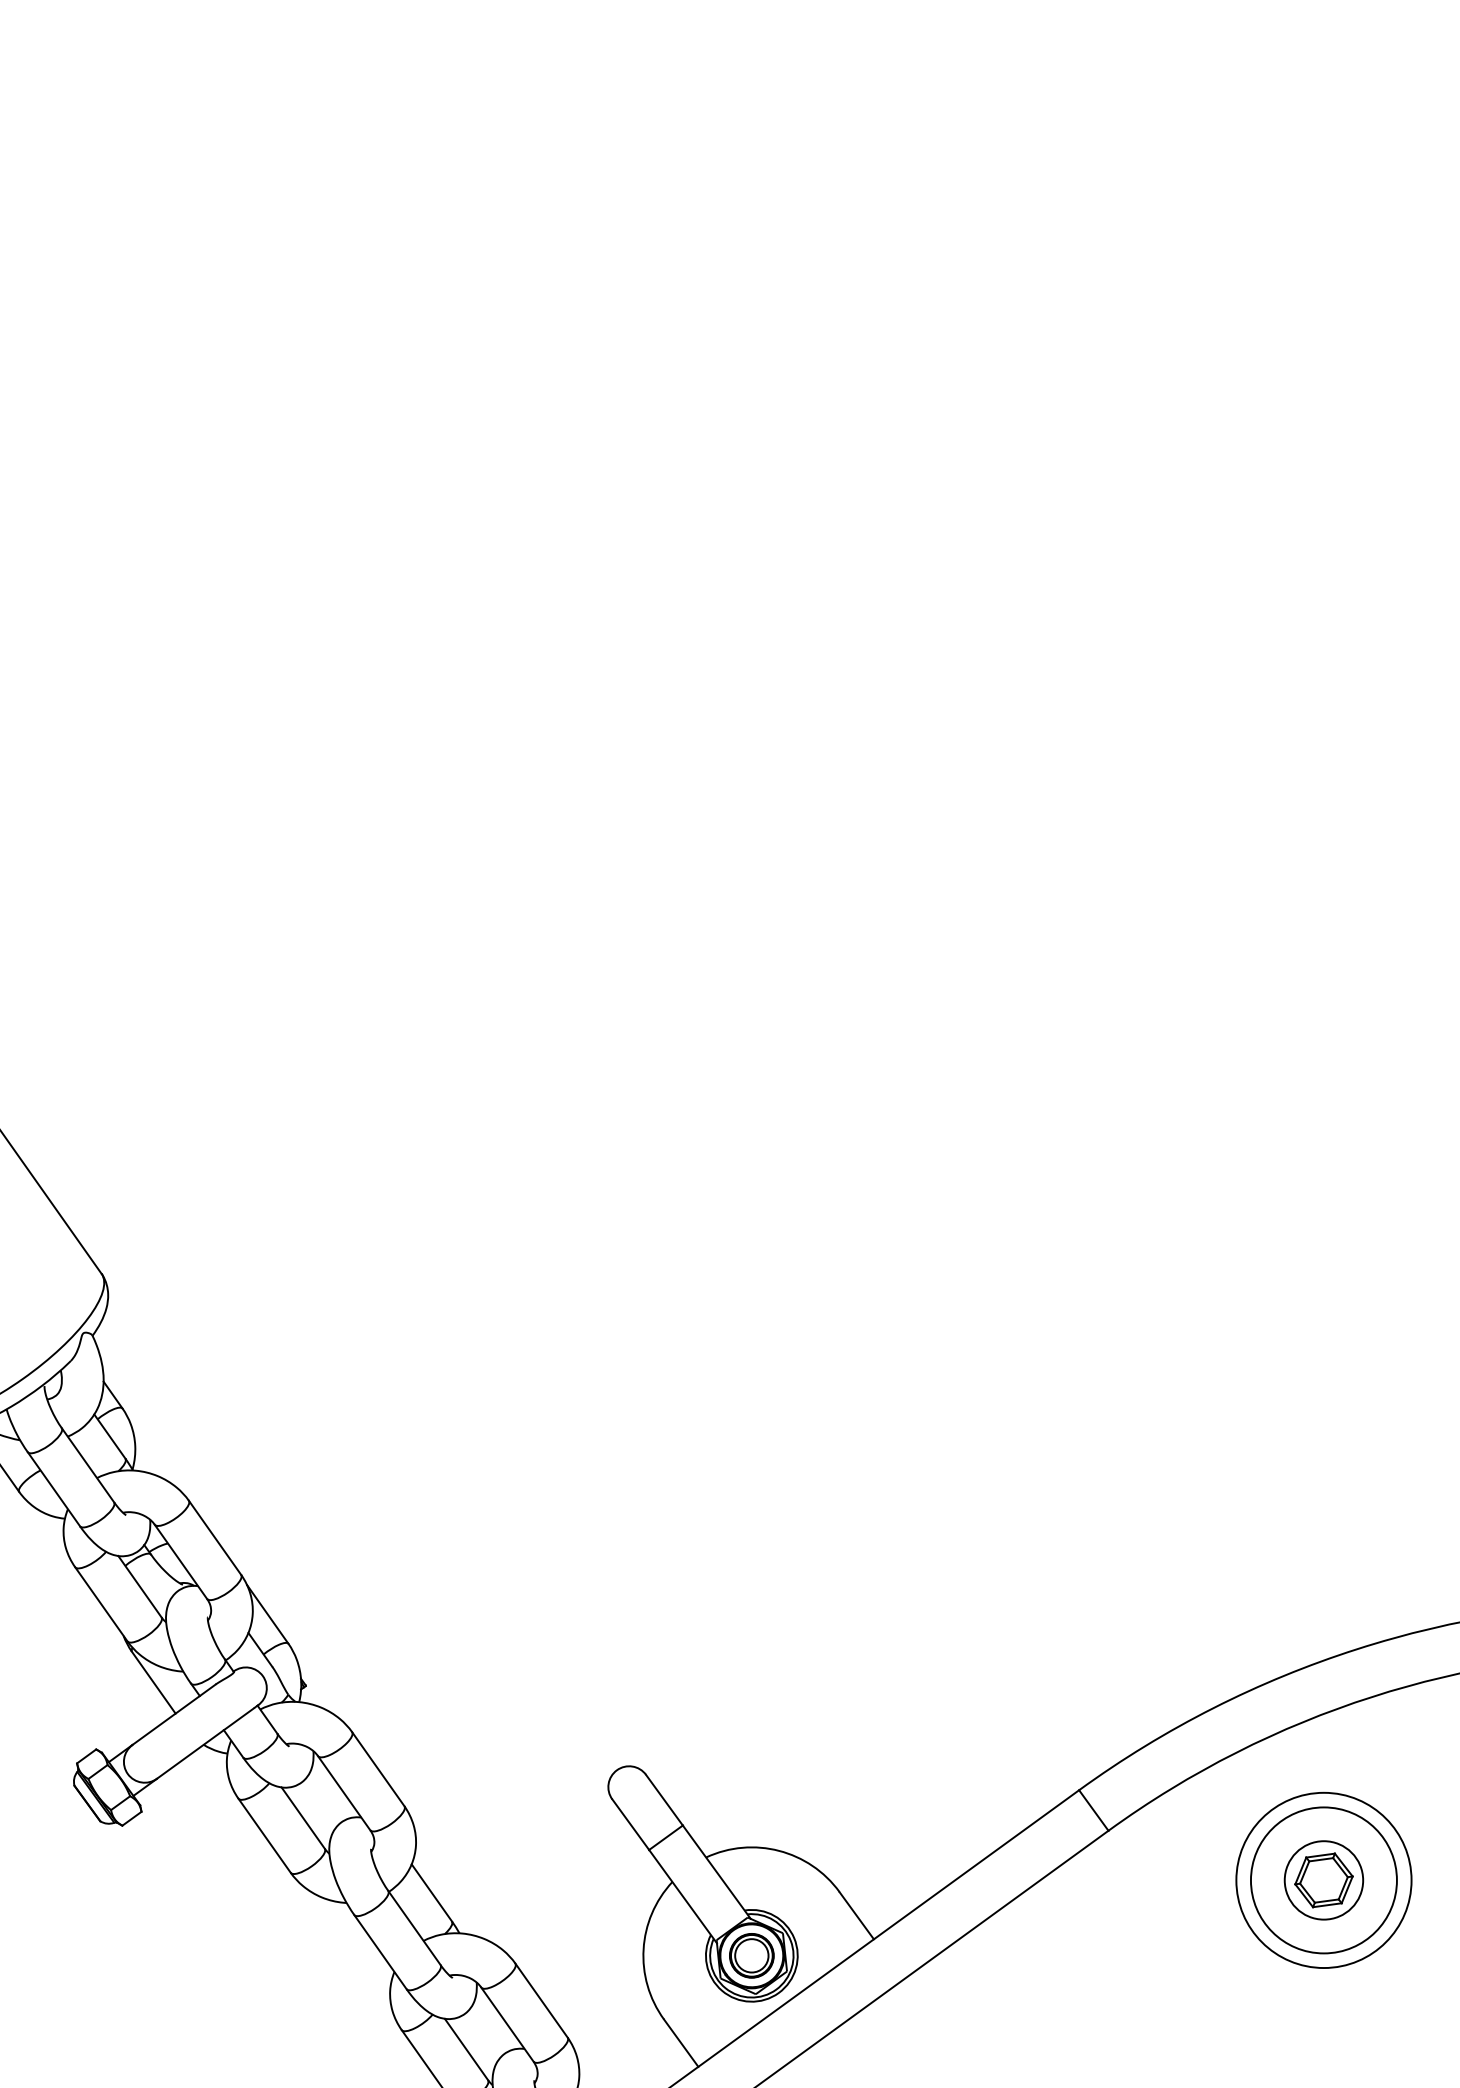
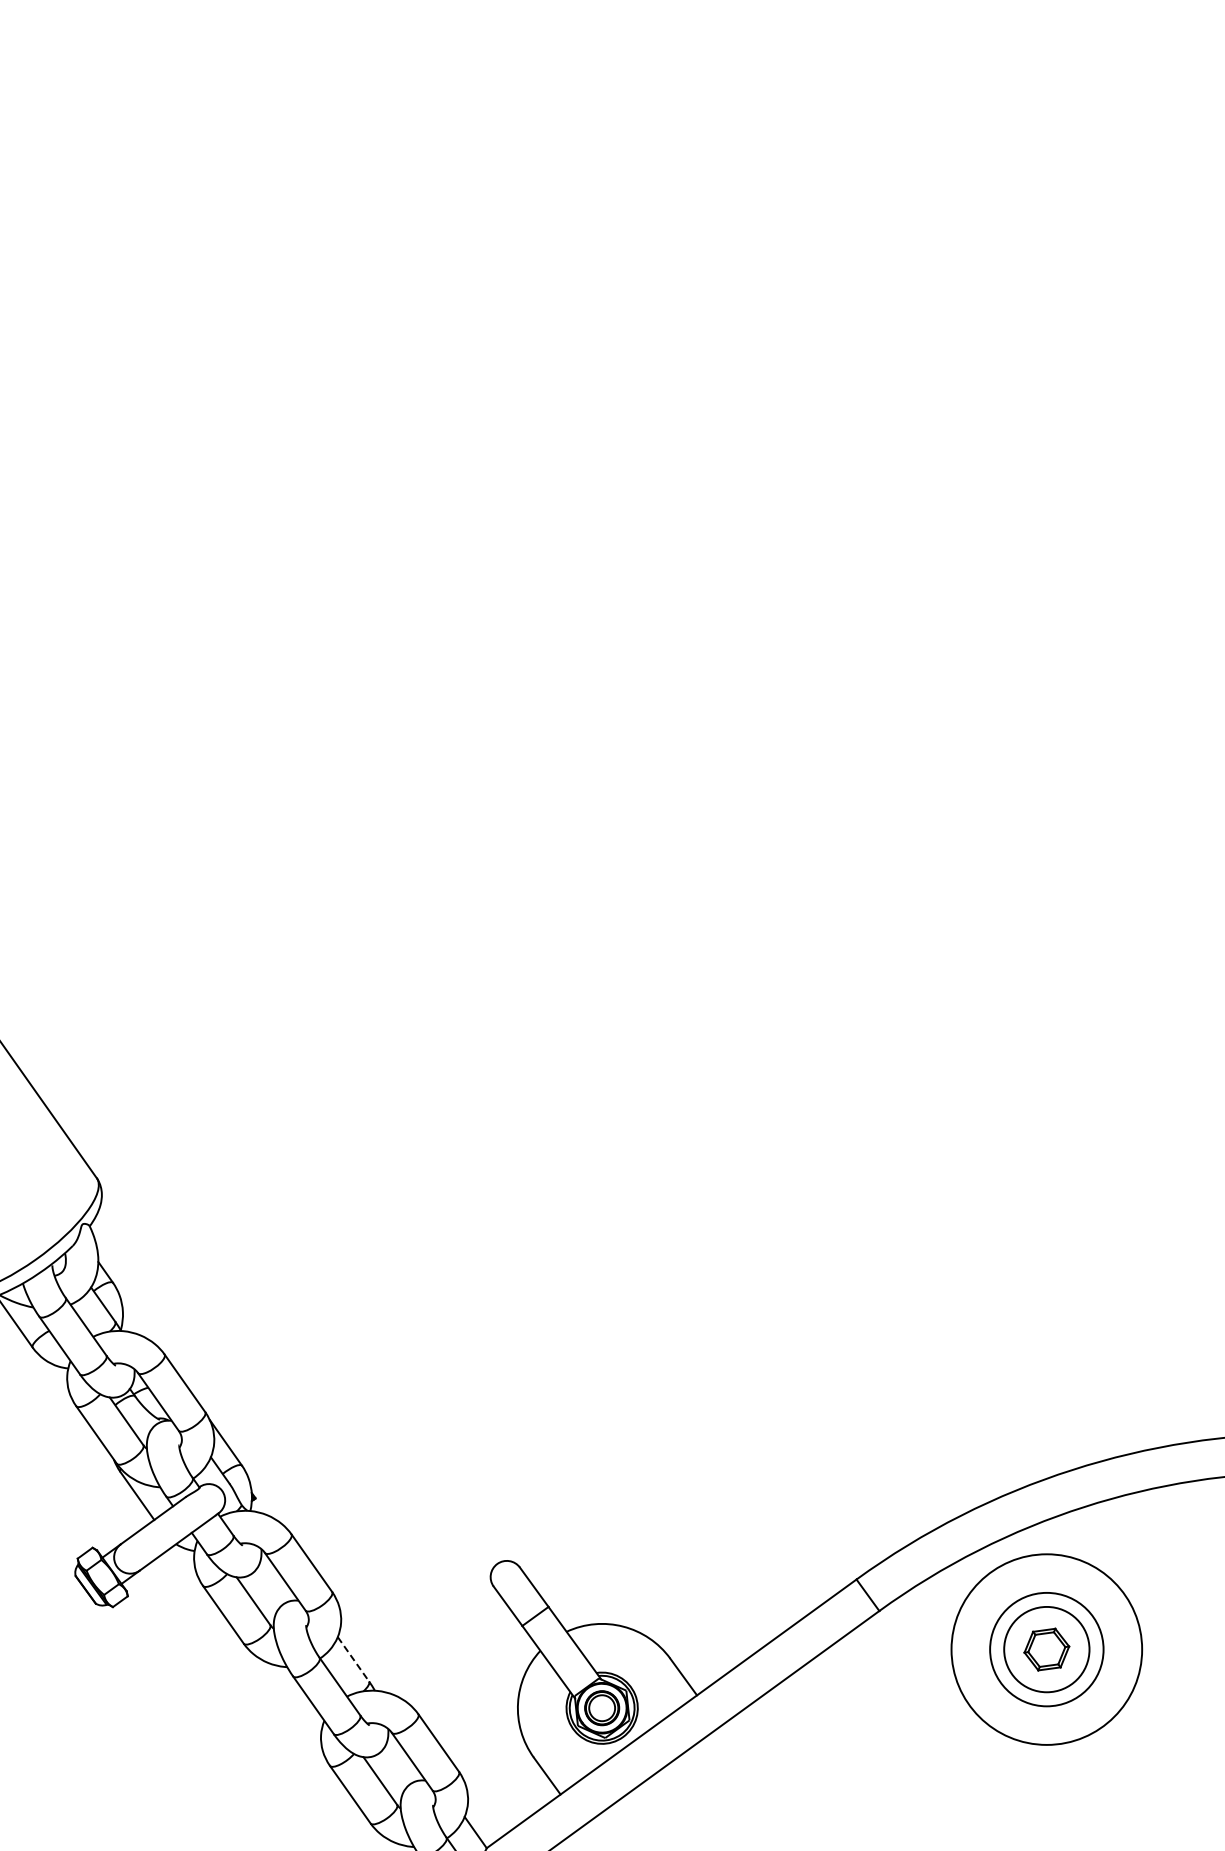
circle: (1323, 1880) -> (1046, 1649), size x1.4
circle: (1323, 1880) -> (1046, 1649), size x1.4
line: (431, 1893) -> (353, 1659), solid -> dashed

